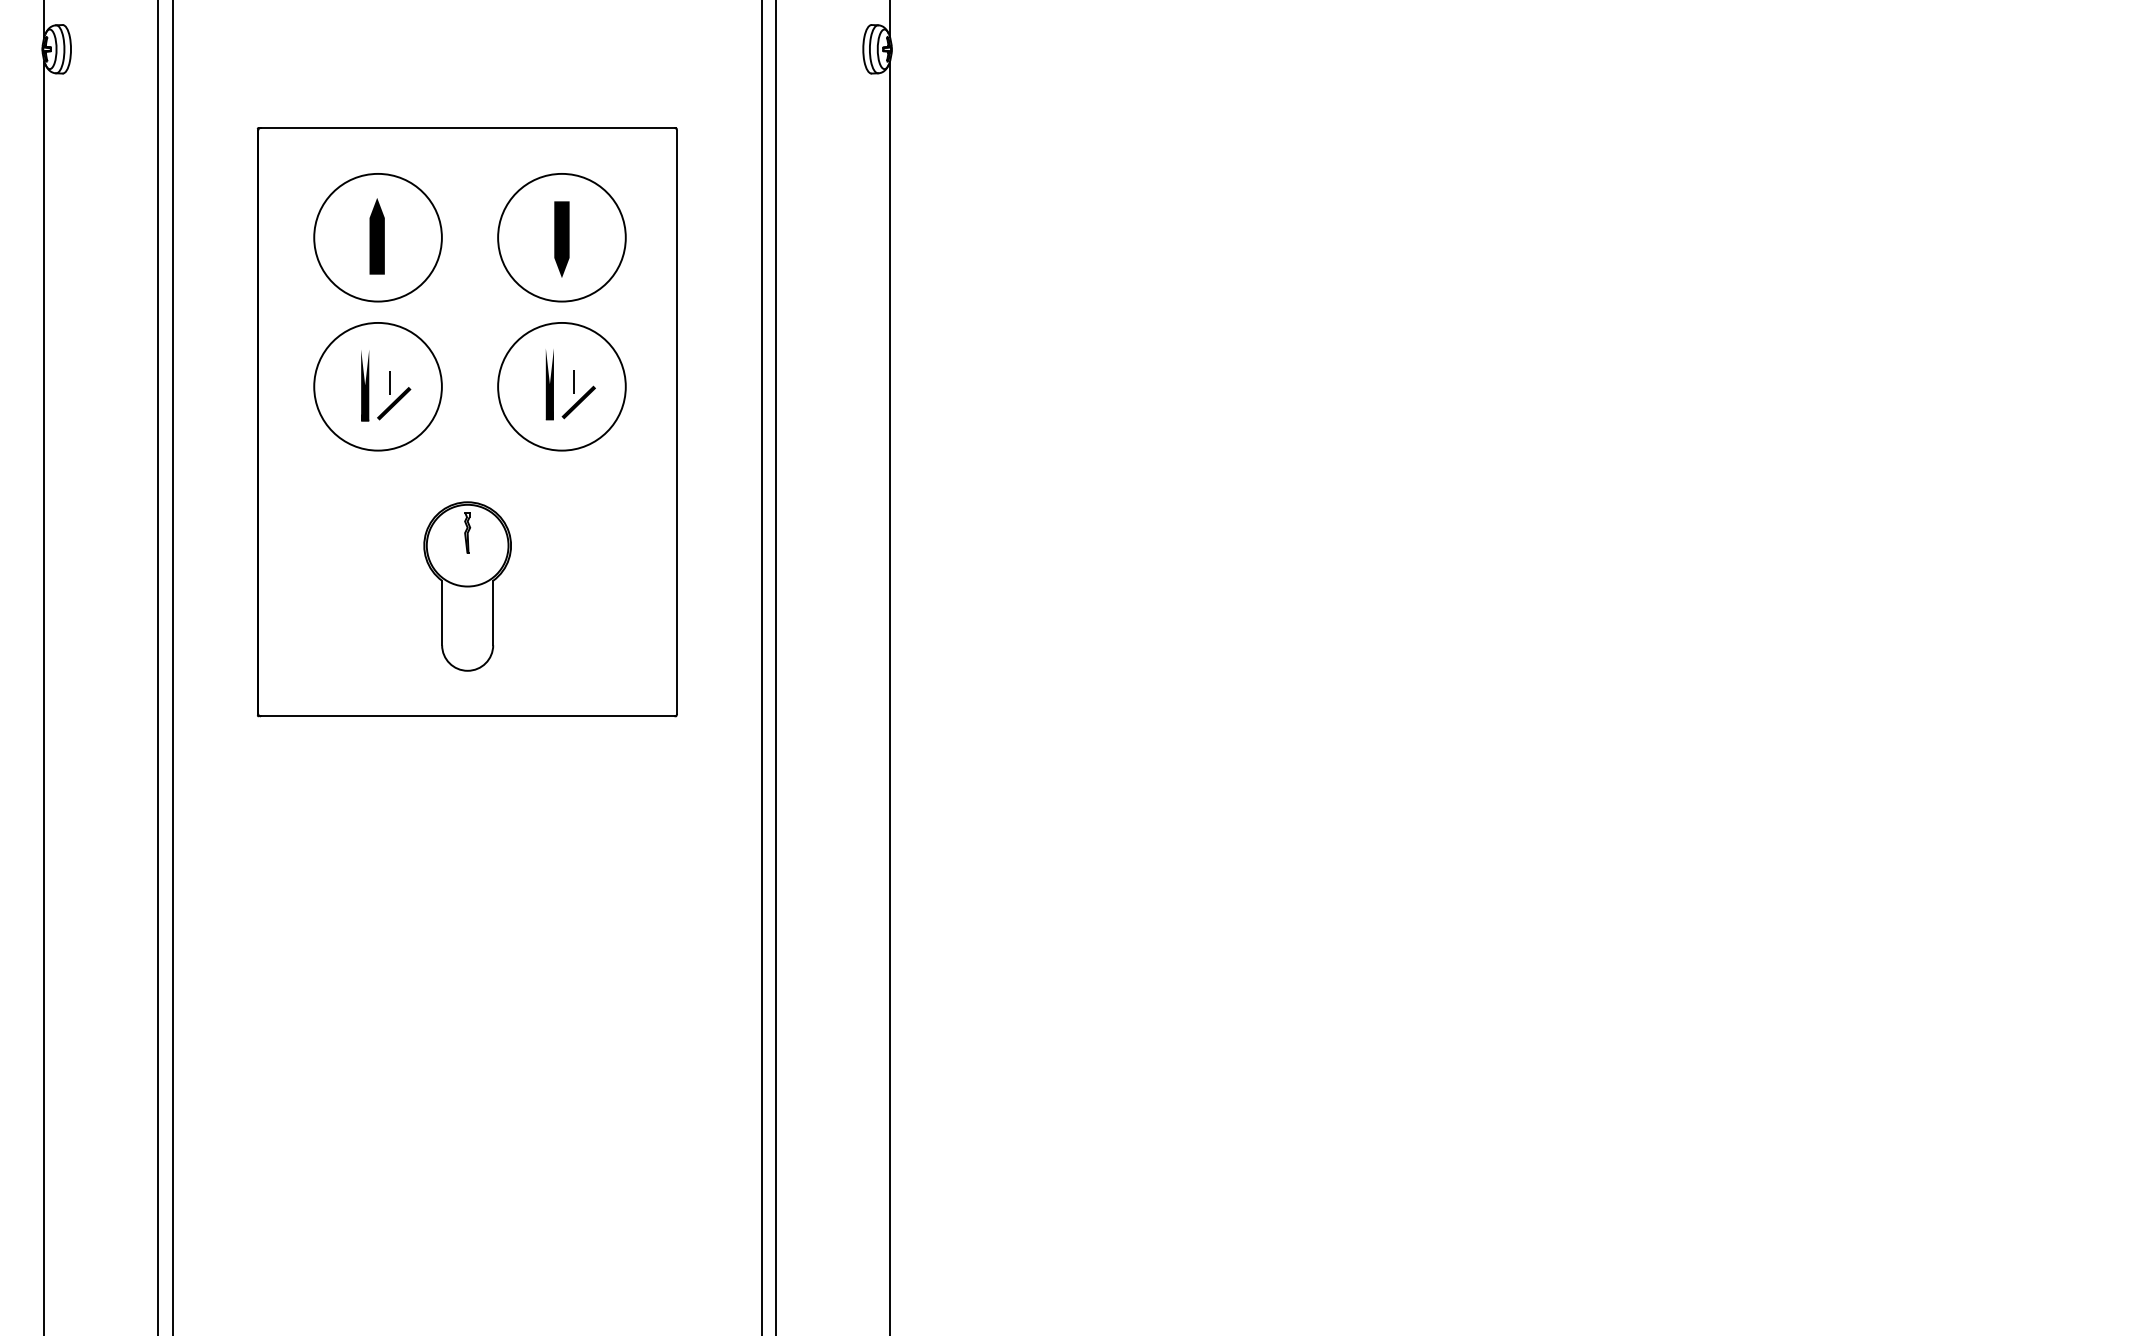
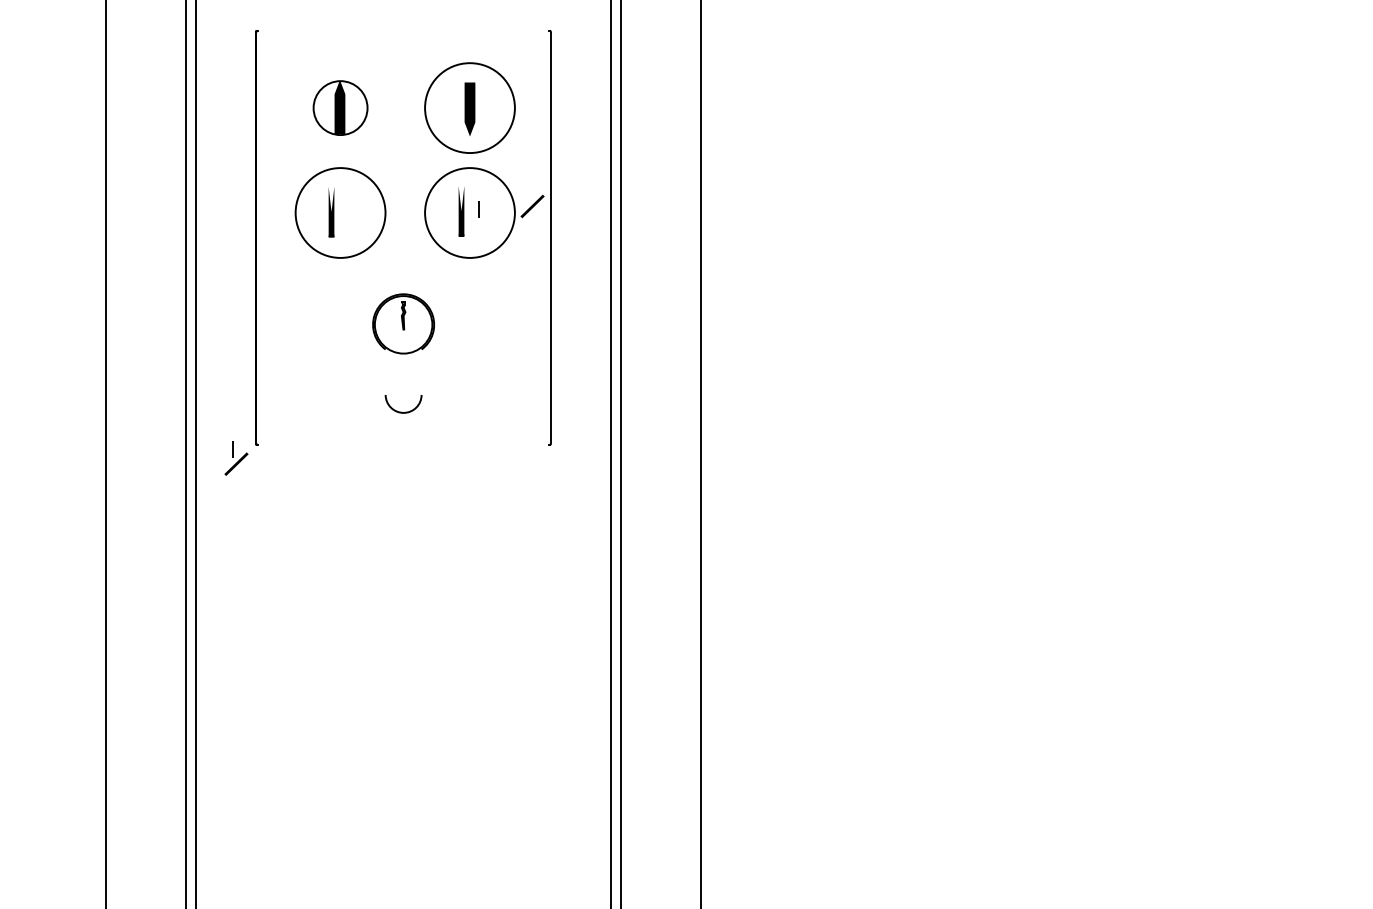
line: (467, 127) -> (403, 30), removed
circle: (377, 237) -> (340, 107), size x0.6
part: (394, 395) -> (236, 458), moved
line: (578, 402) -> (532, 206), moved
line: (442, 612) -> (385, 371), removed
line: (493, 612) -> (421, 371), removed
line: (467, 716) -> (403, 445), removed

